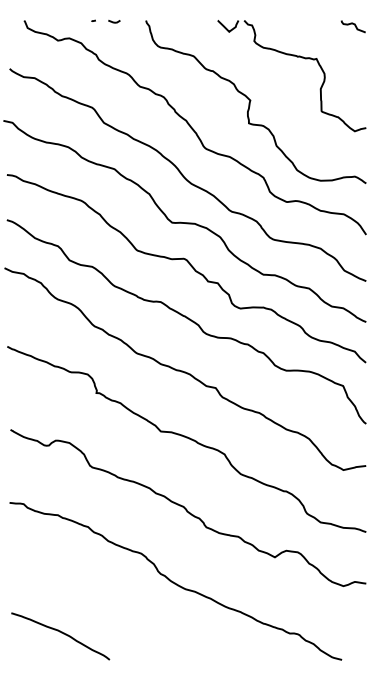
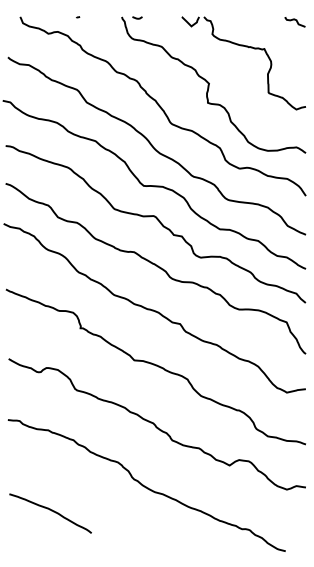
line: (114, 21) -> (137, 17), moved
curve: (61, 633) -> (51, 511), moved

